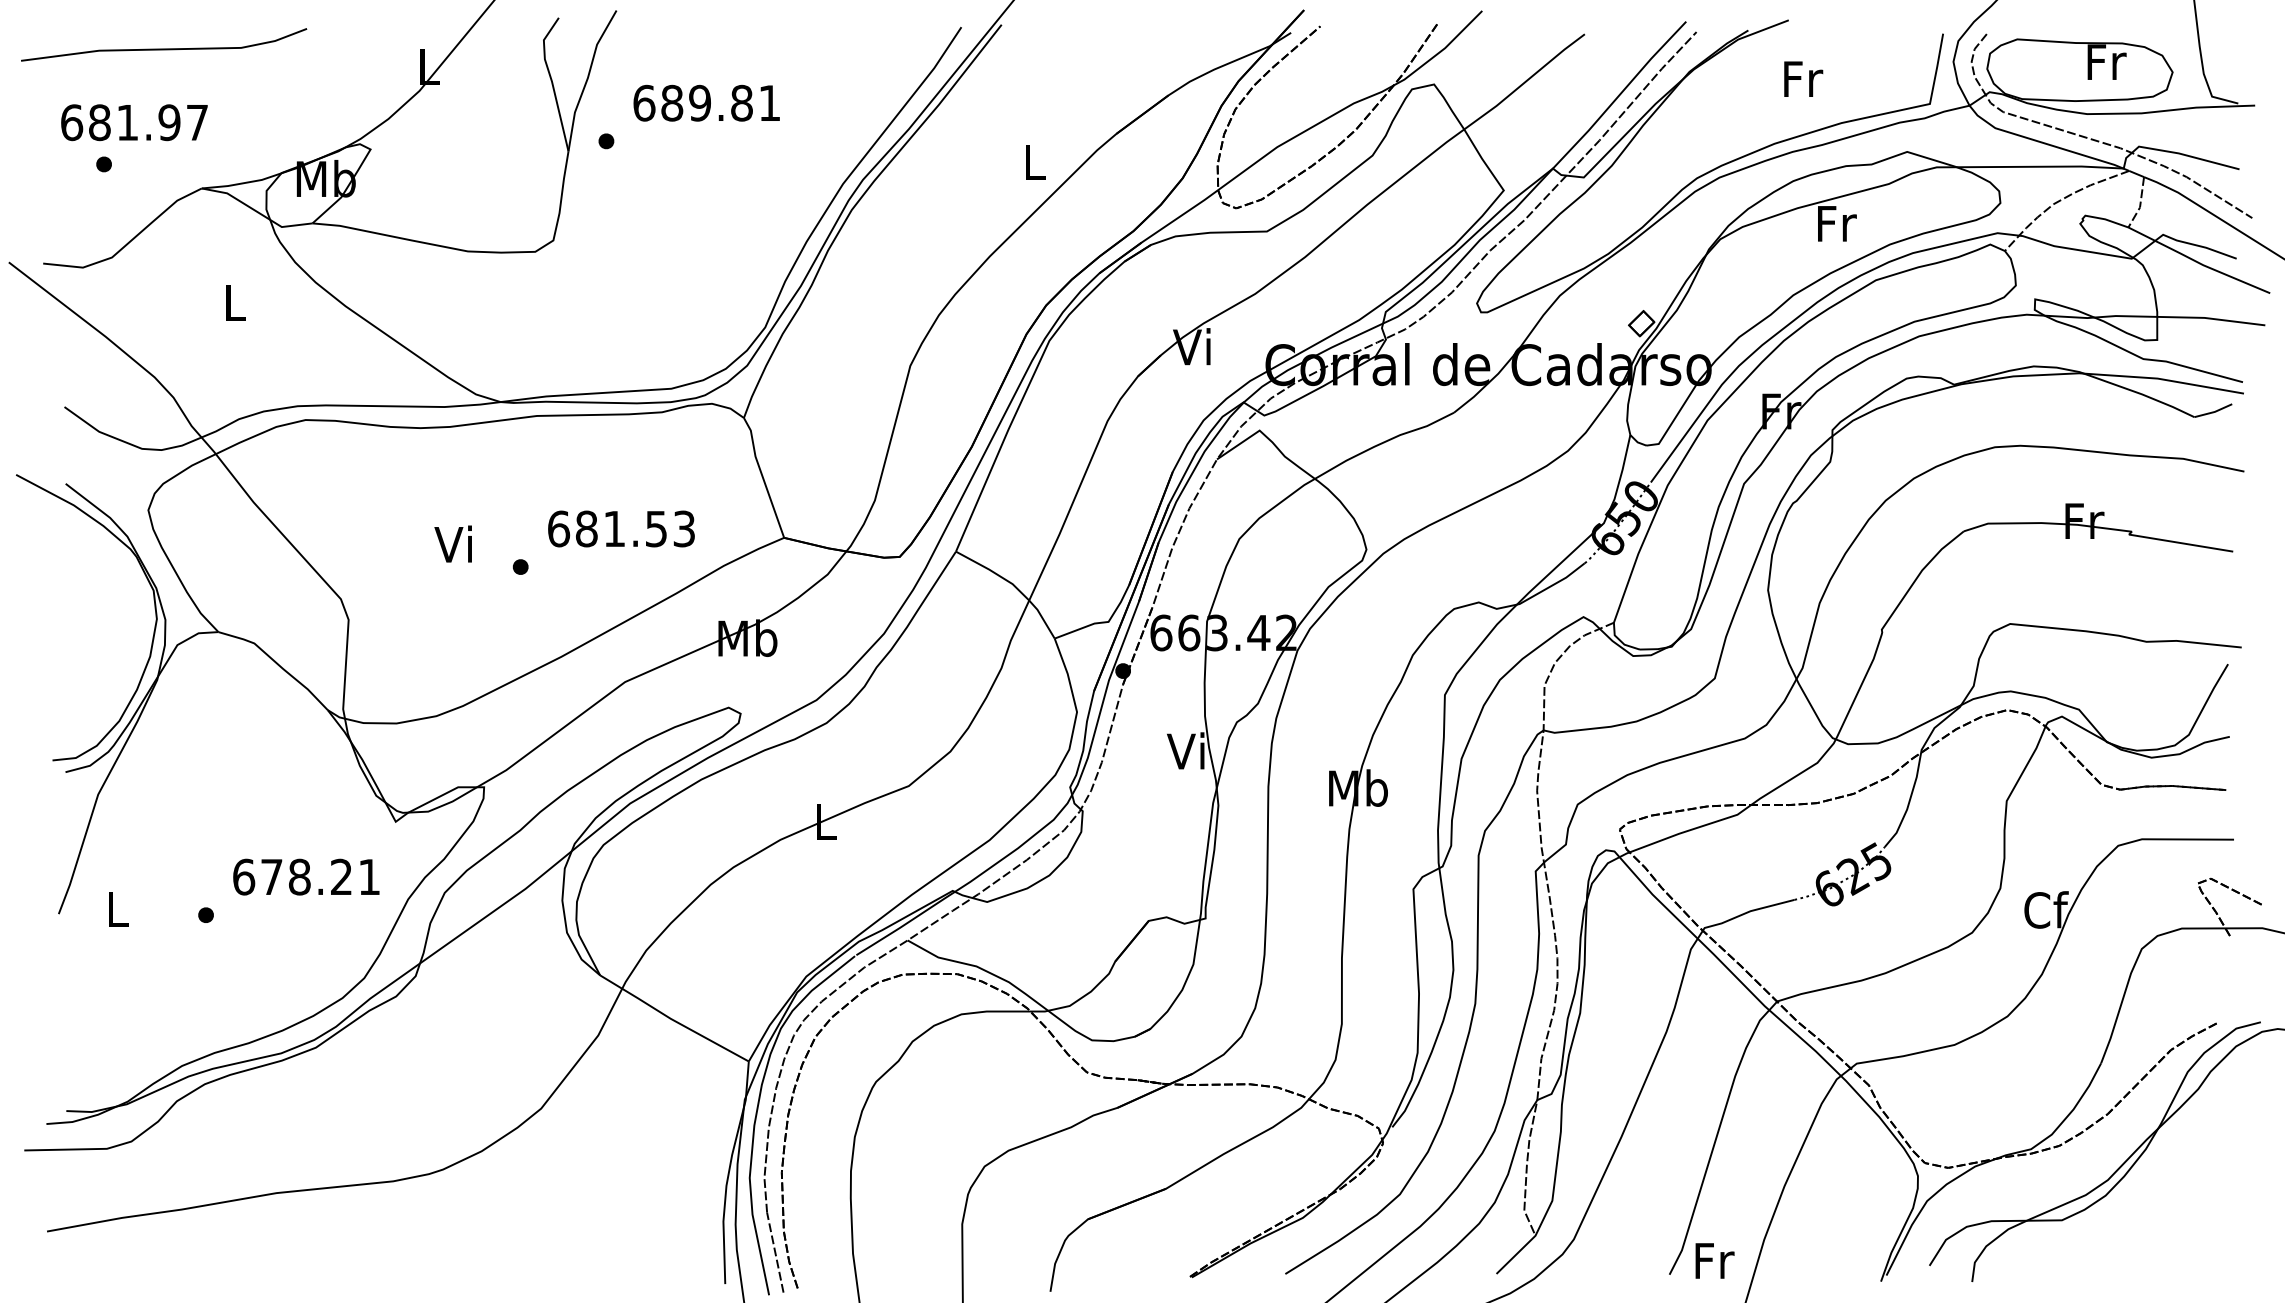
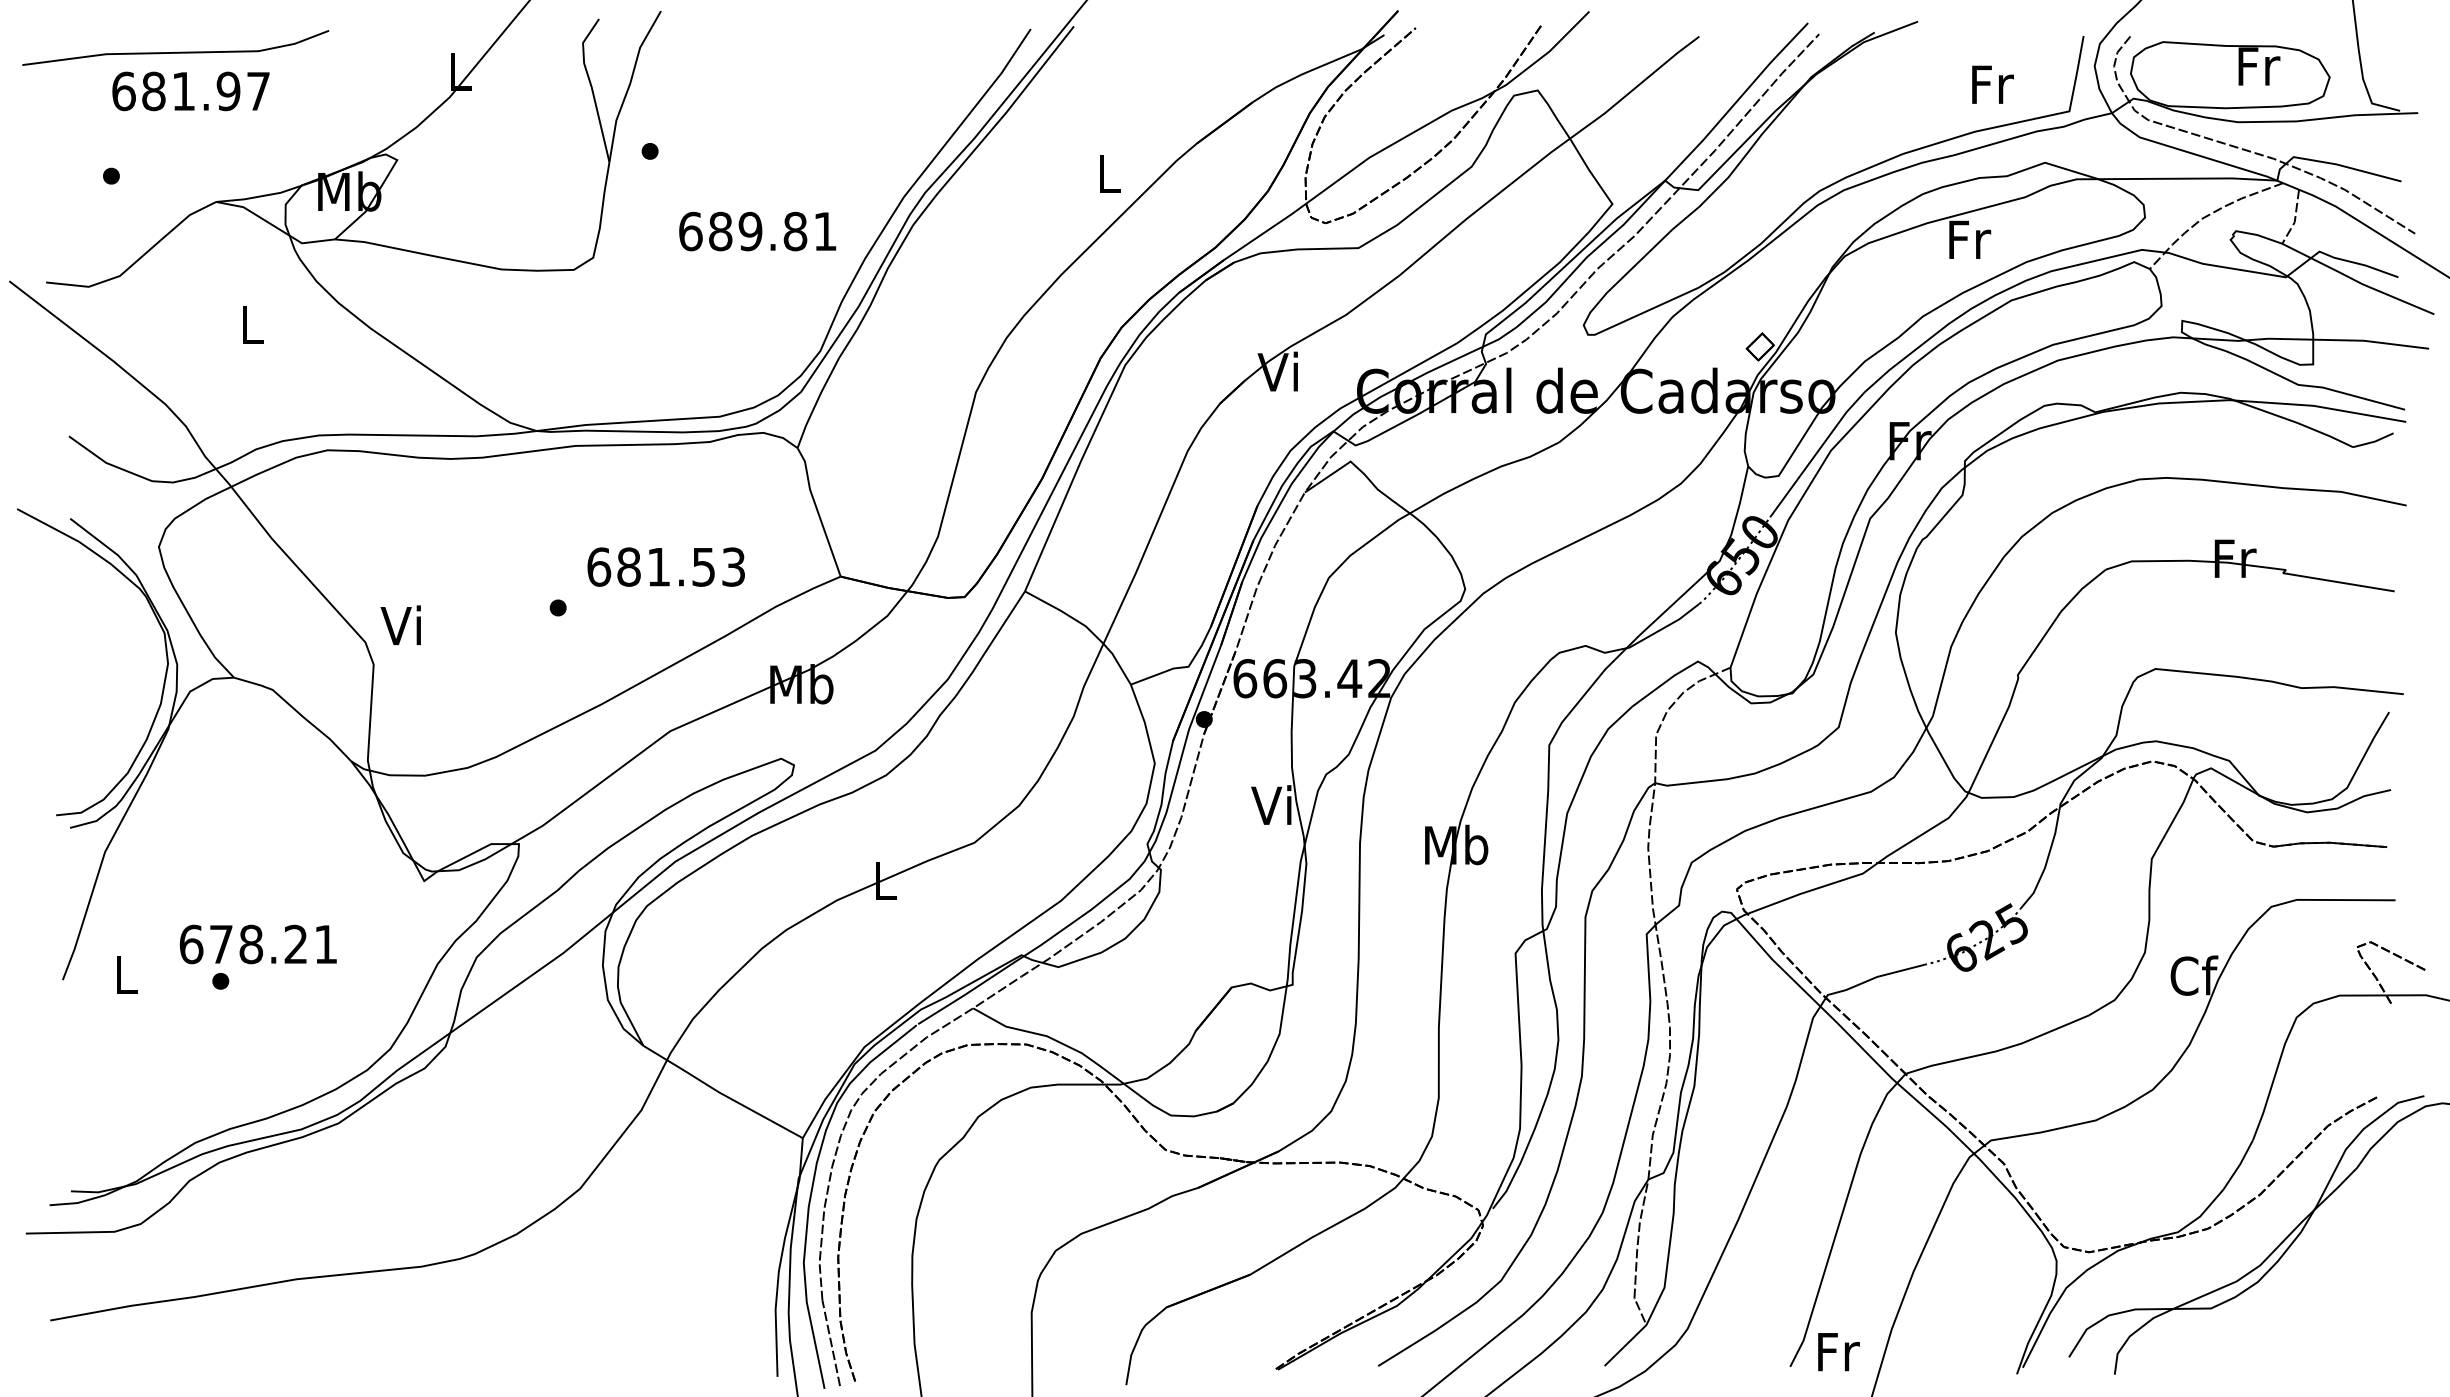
text: (1803, 78) -> (1992, 84), moved
text: (706, 103) -> (757, 231), moved
text: (134, 122) -> (190, 91), moved
text: (452, 544) -> (400, 625), moved
text: (305, 877) -> (257, 944), moved

